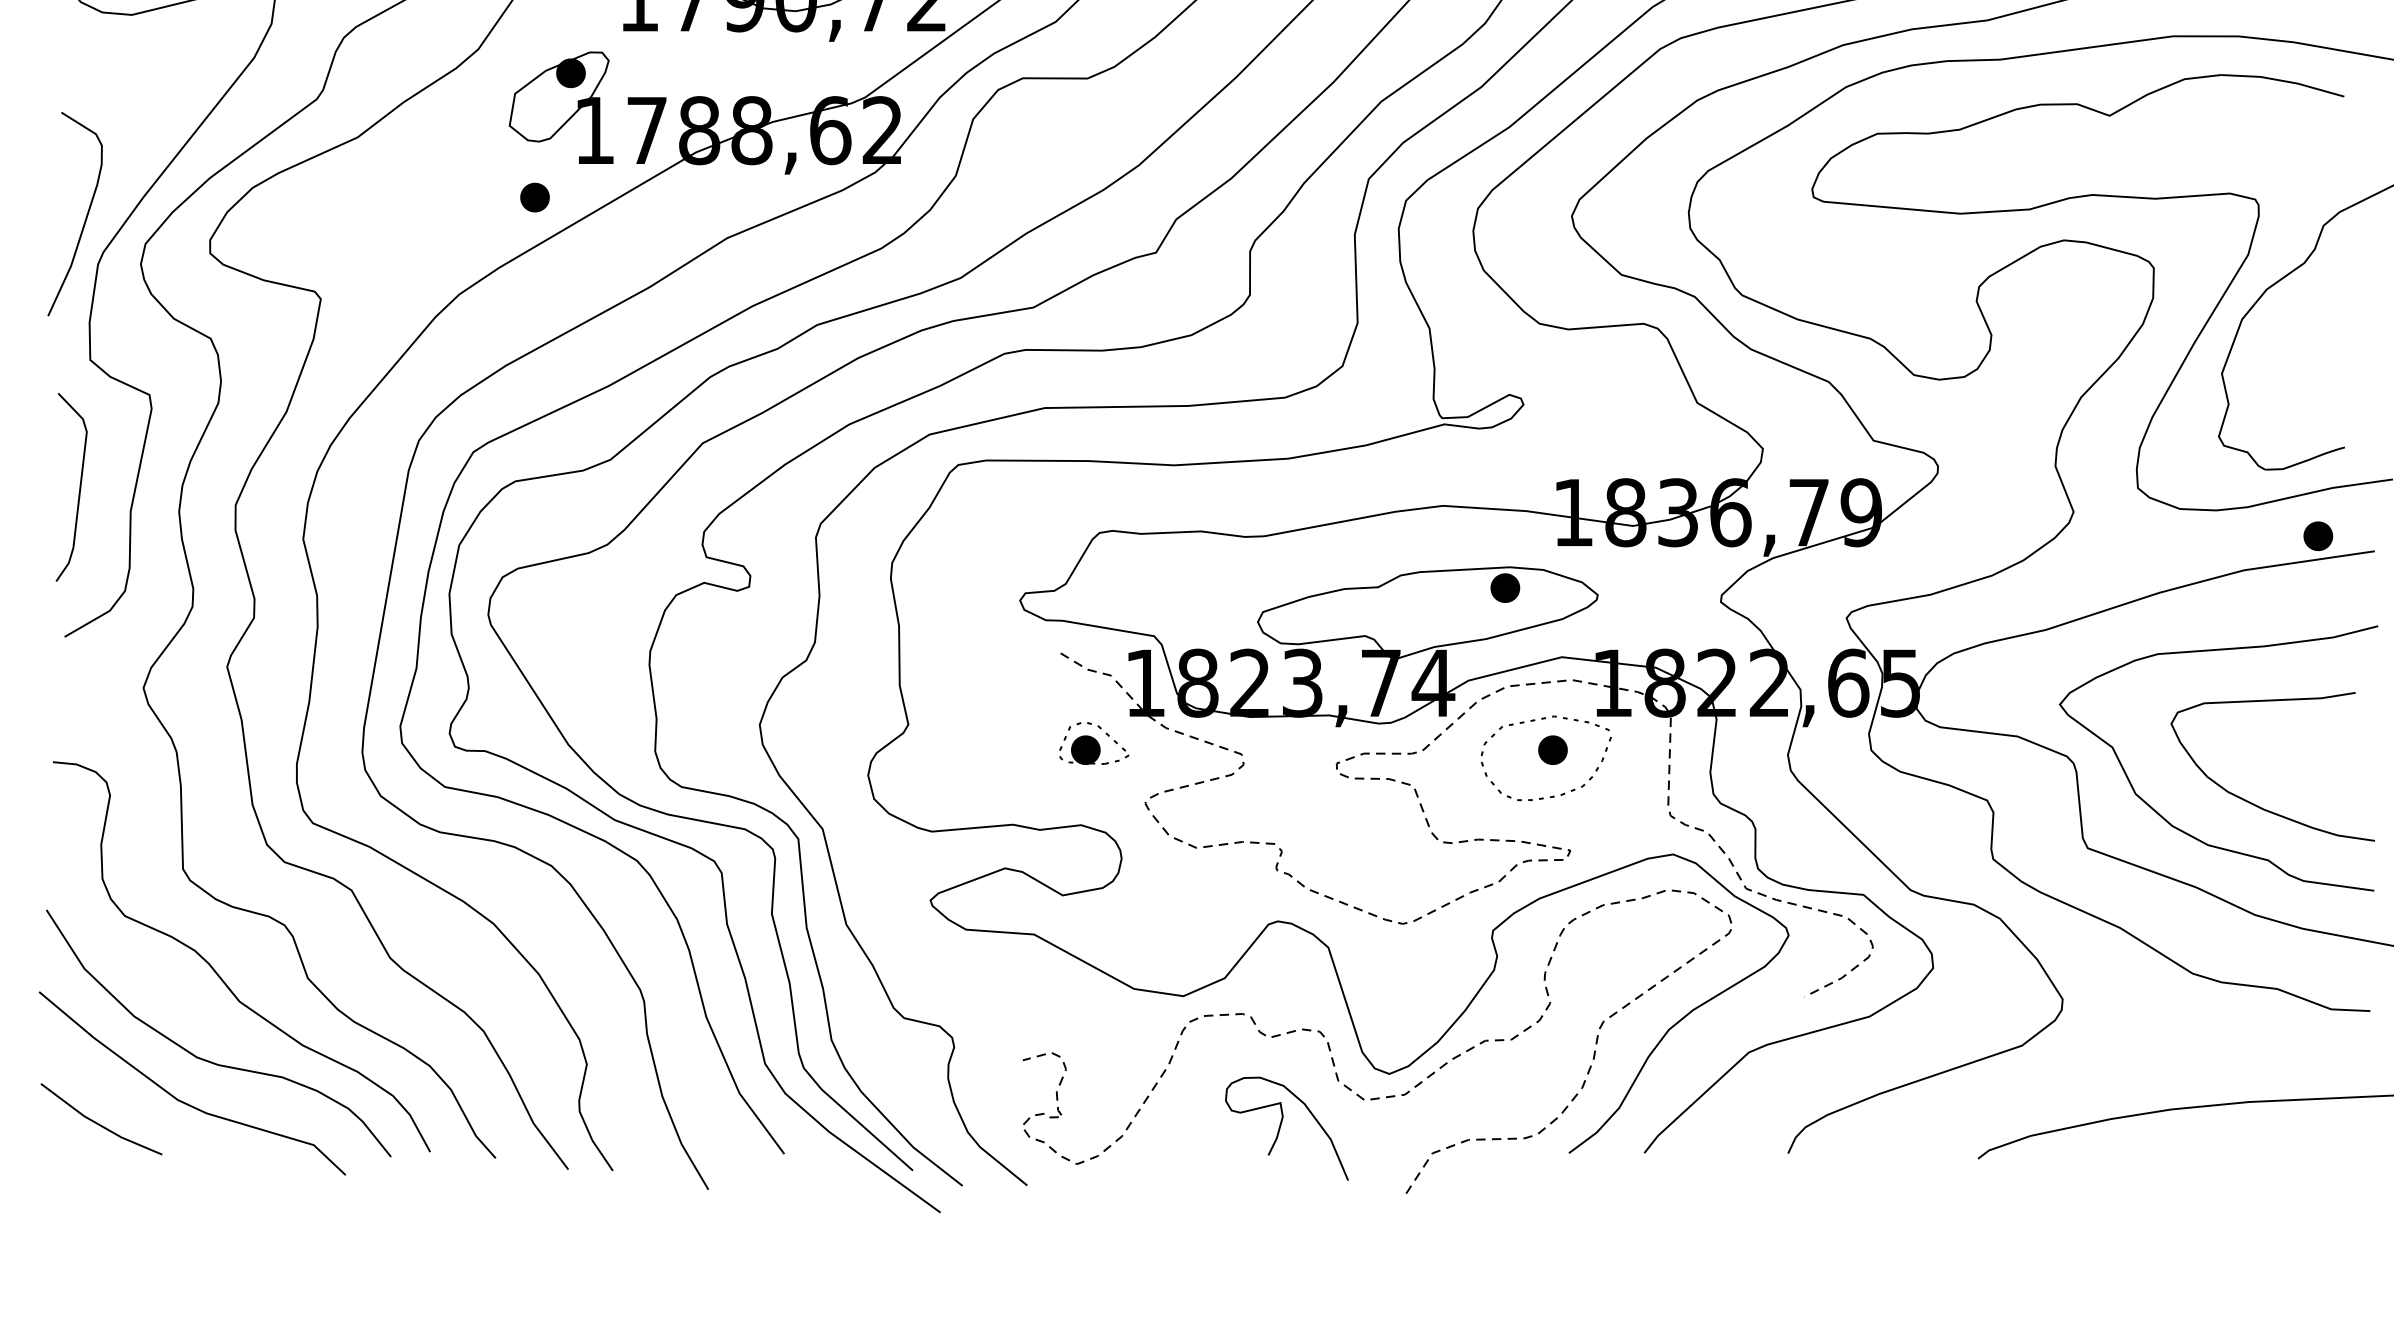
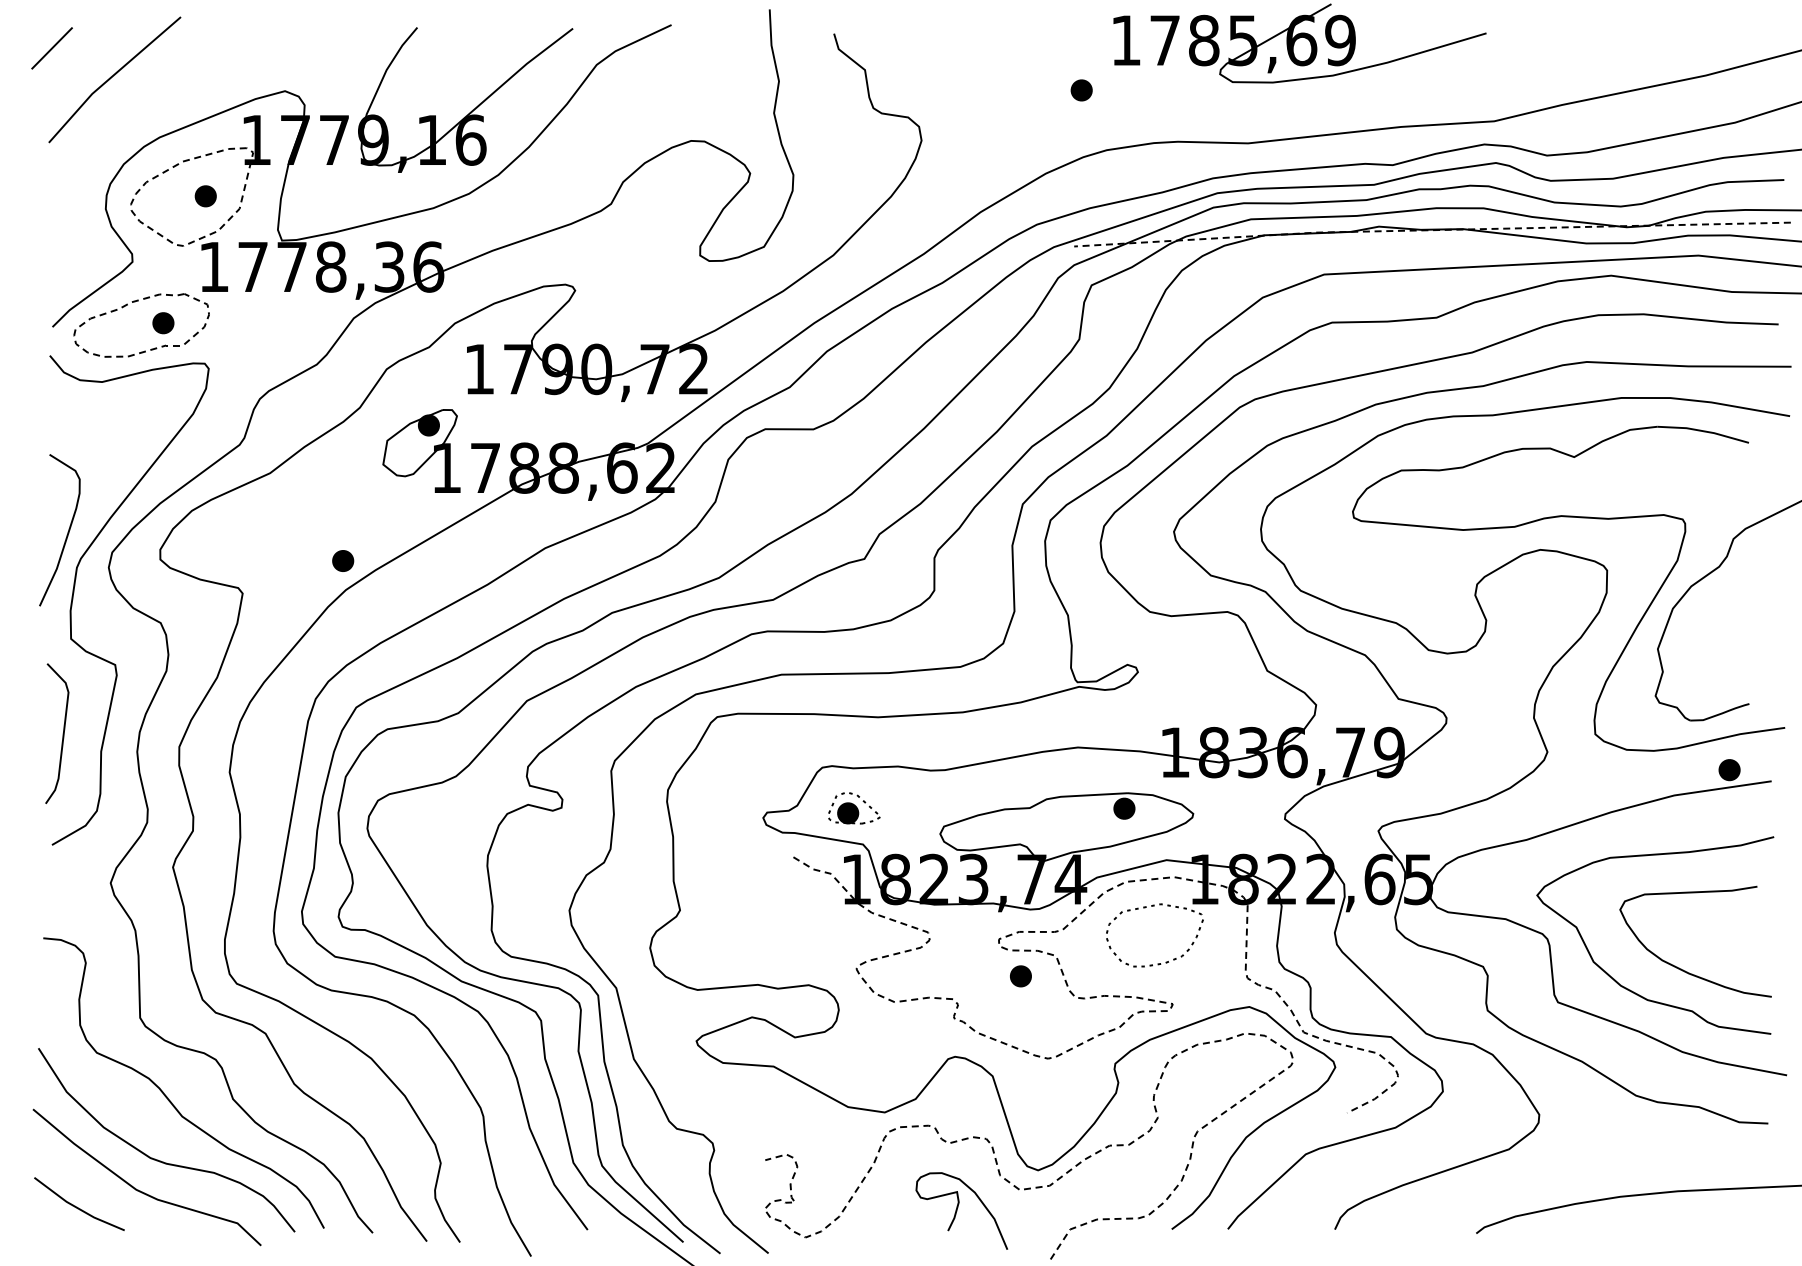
part: (535, 196) -> (343, 560), moved
part: (1094, 743) -> (854, 808), moved
part: (1552, 750) -> (1020, 976), moved

